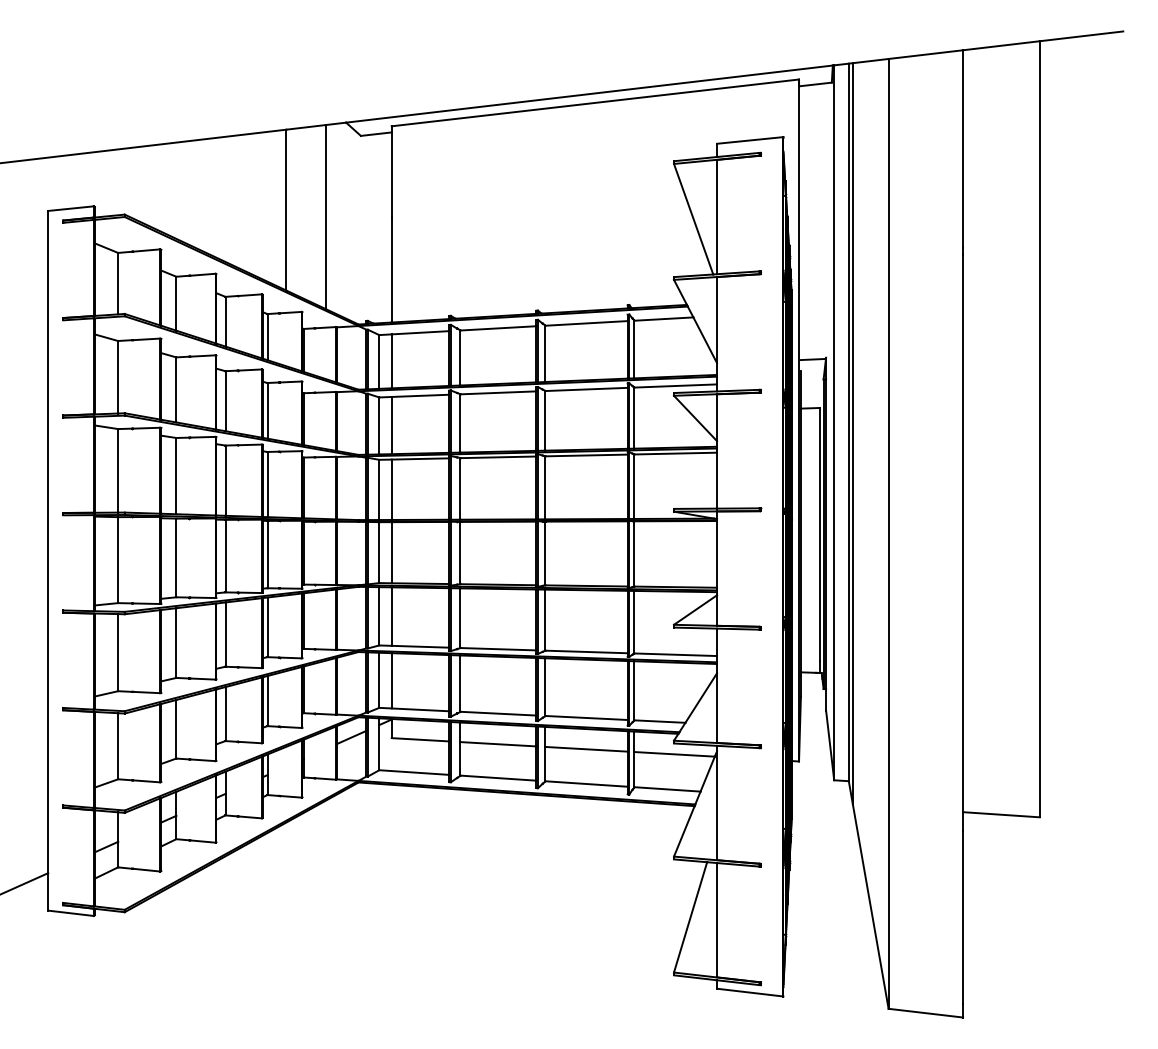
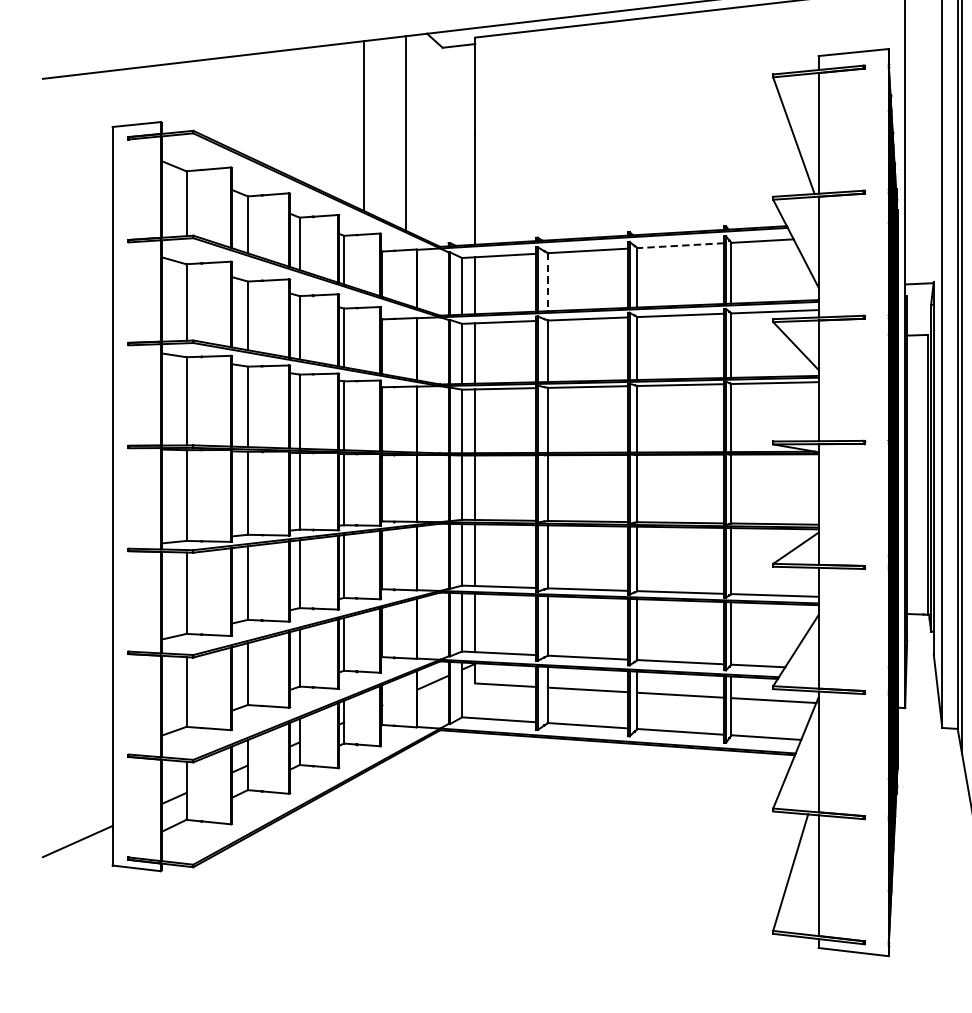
line: (586, 323) -> (680, 245), solid -> dashed
line: (460, 357) -> (547, 281), solid -> dashed

